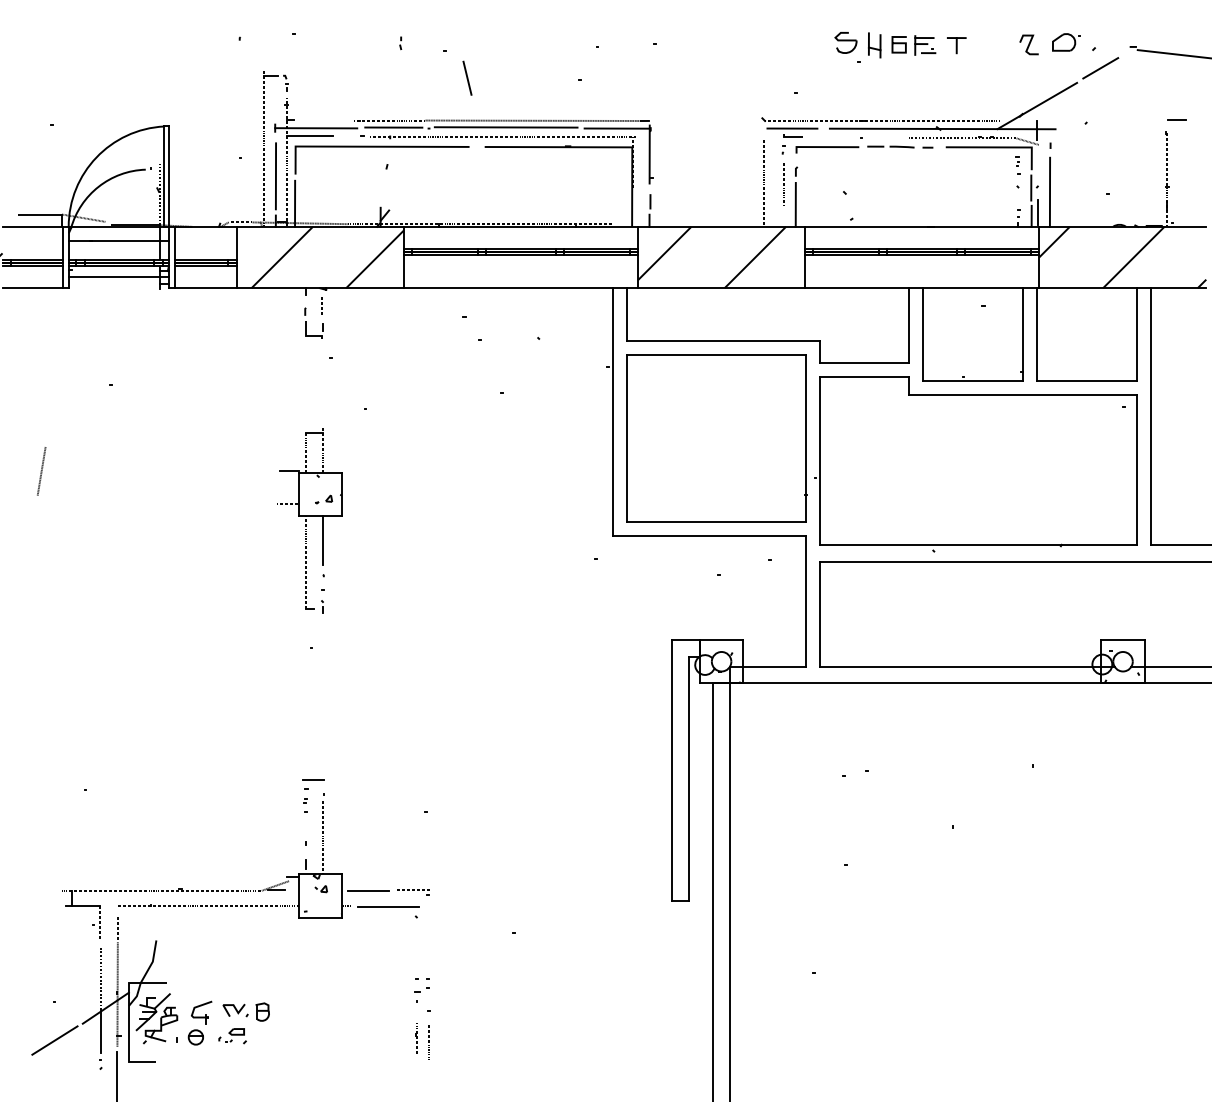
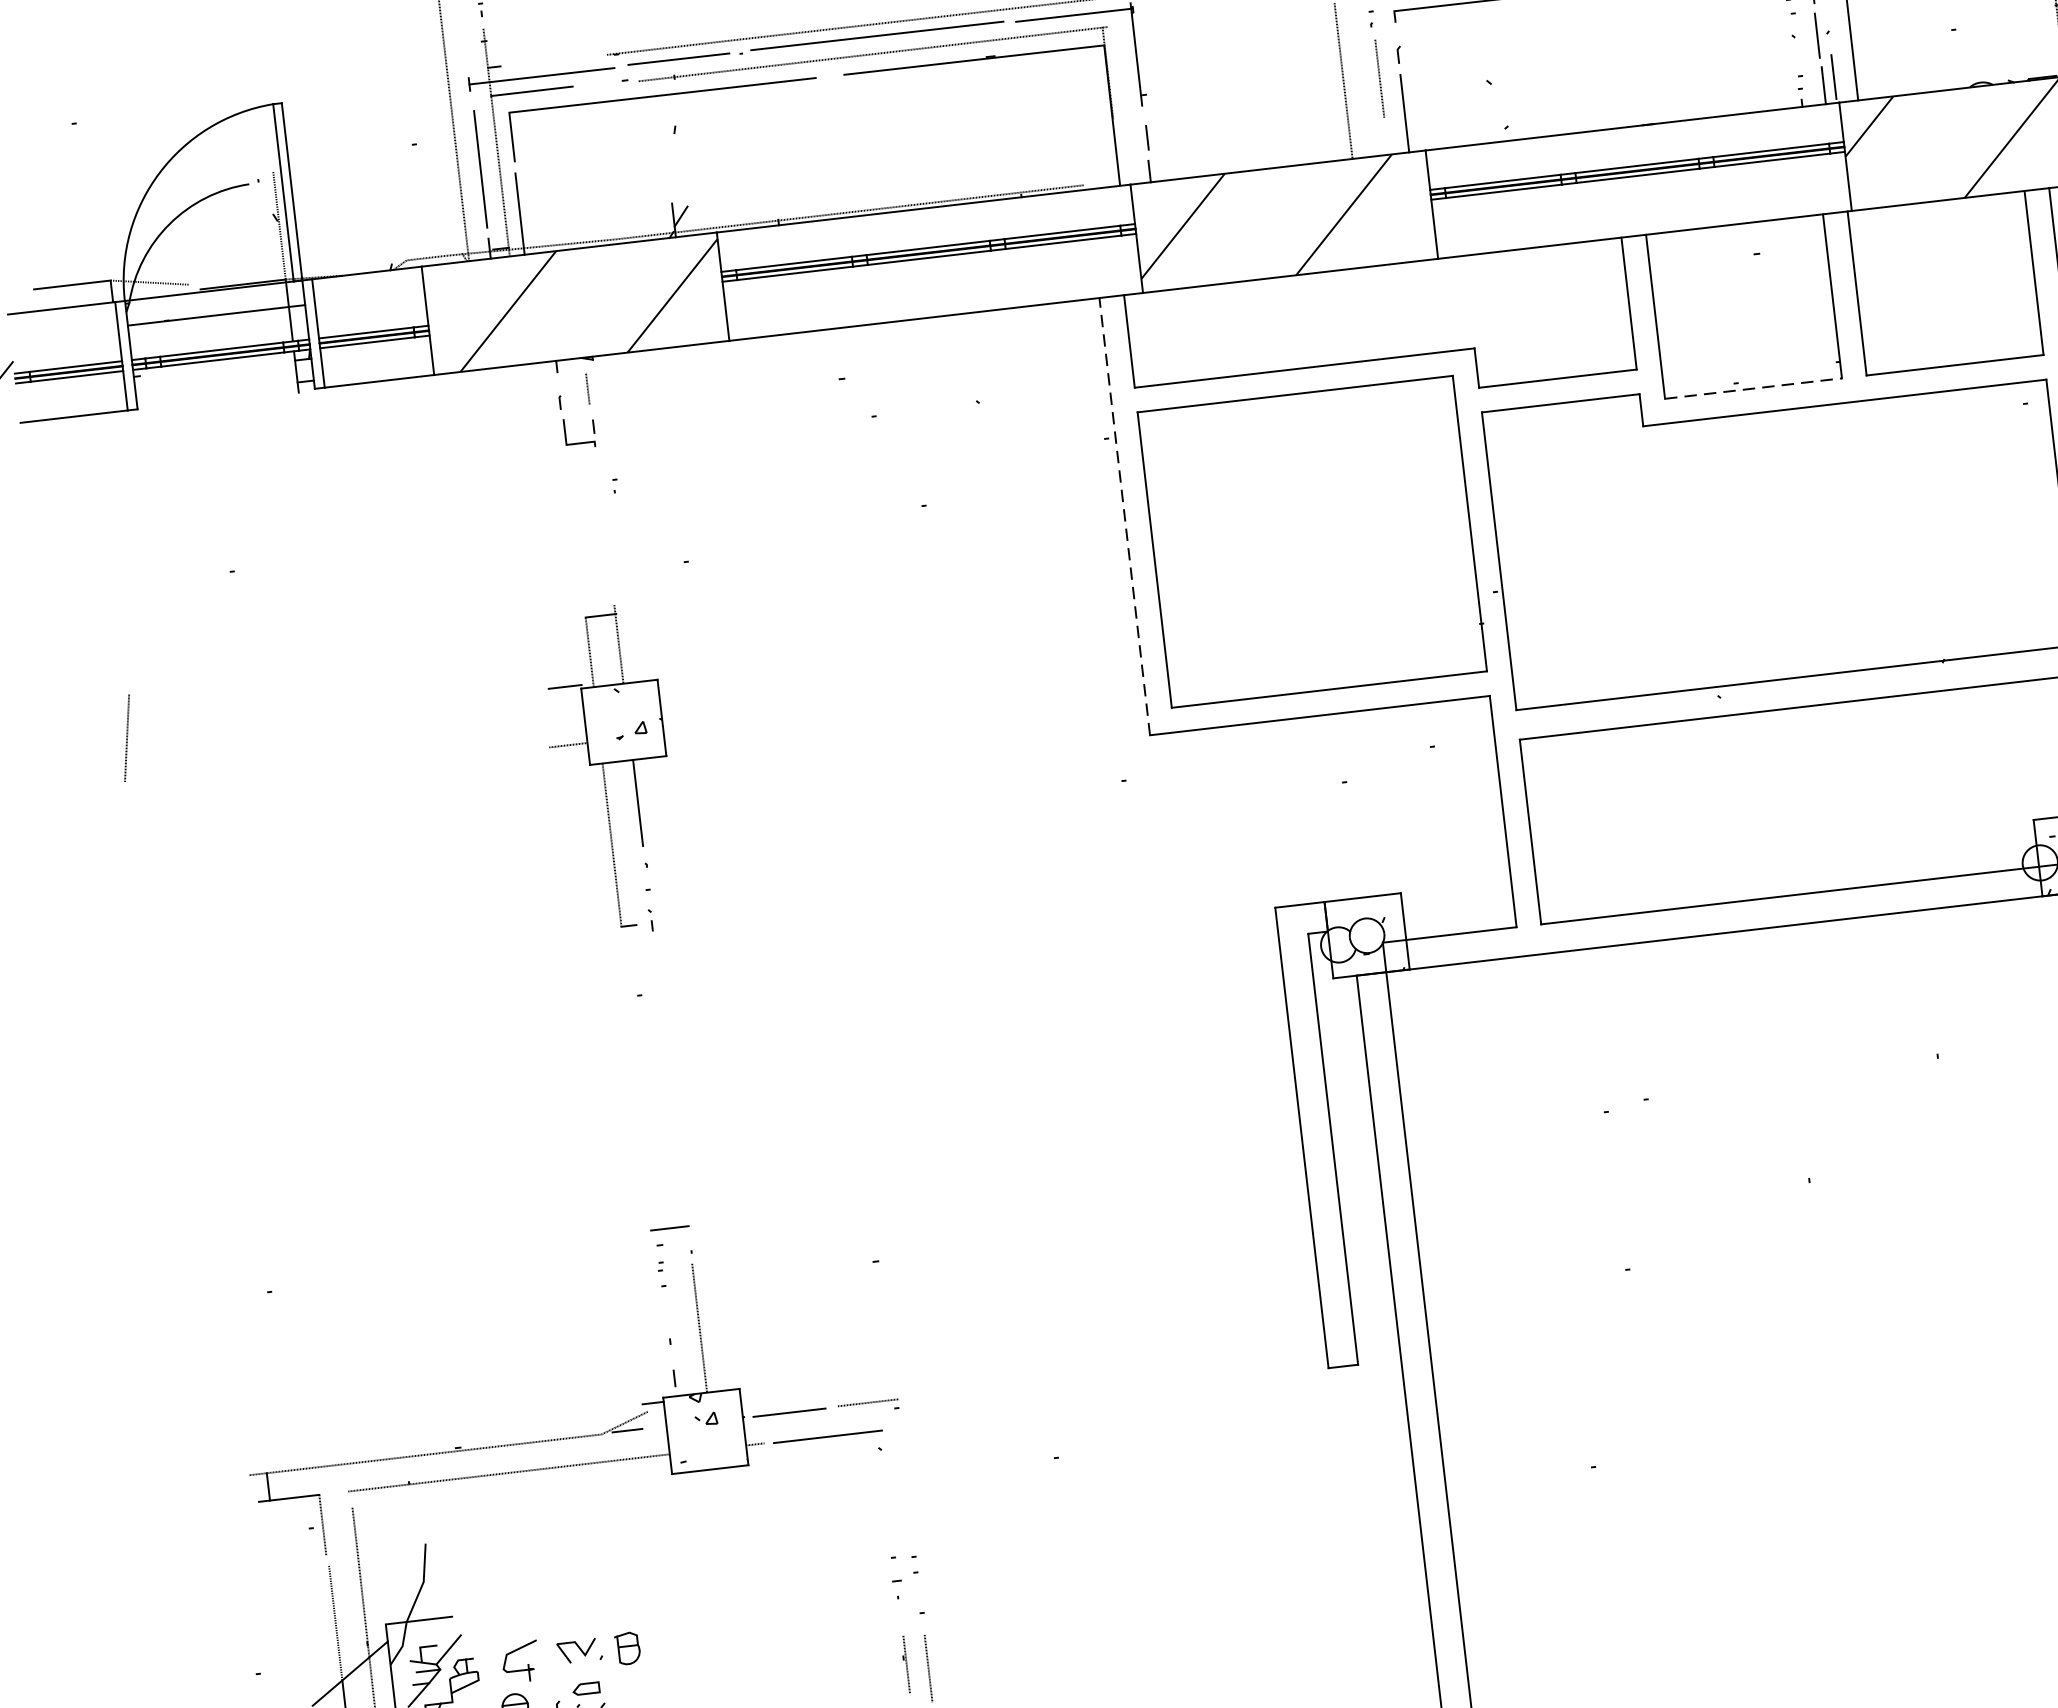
line: (118, 277) -> (223, 380), removed
line: (973, 381) -> (1754, 389), solid -> dashed
line: (613, 411) -> (1124, 515), solid -> dashed

